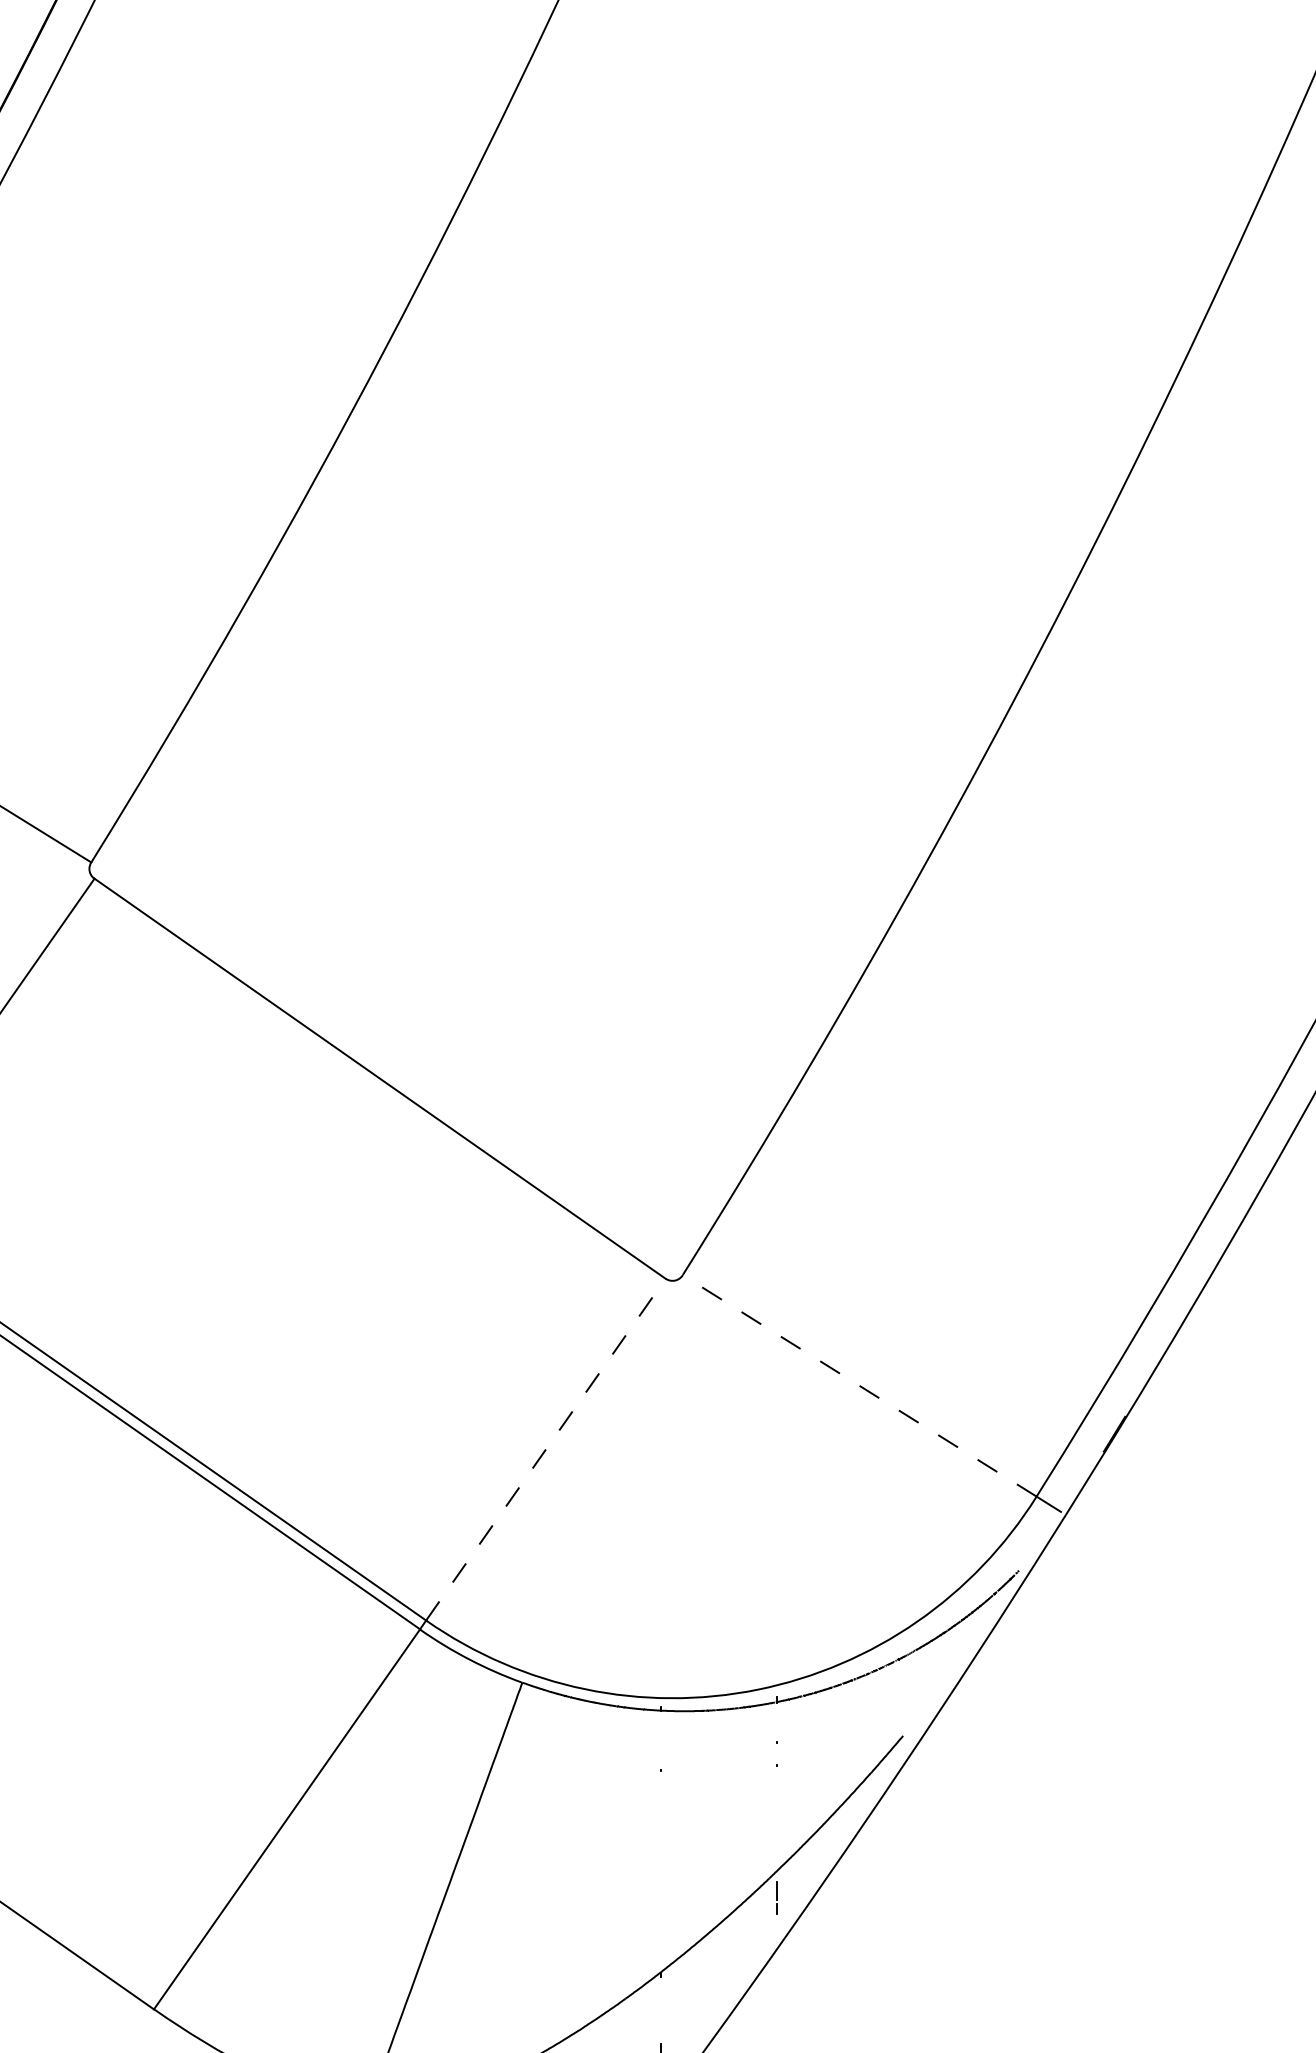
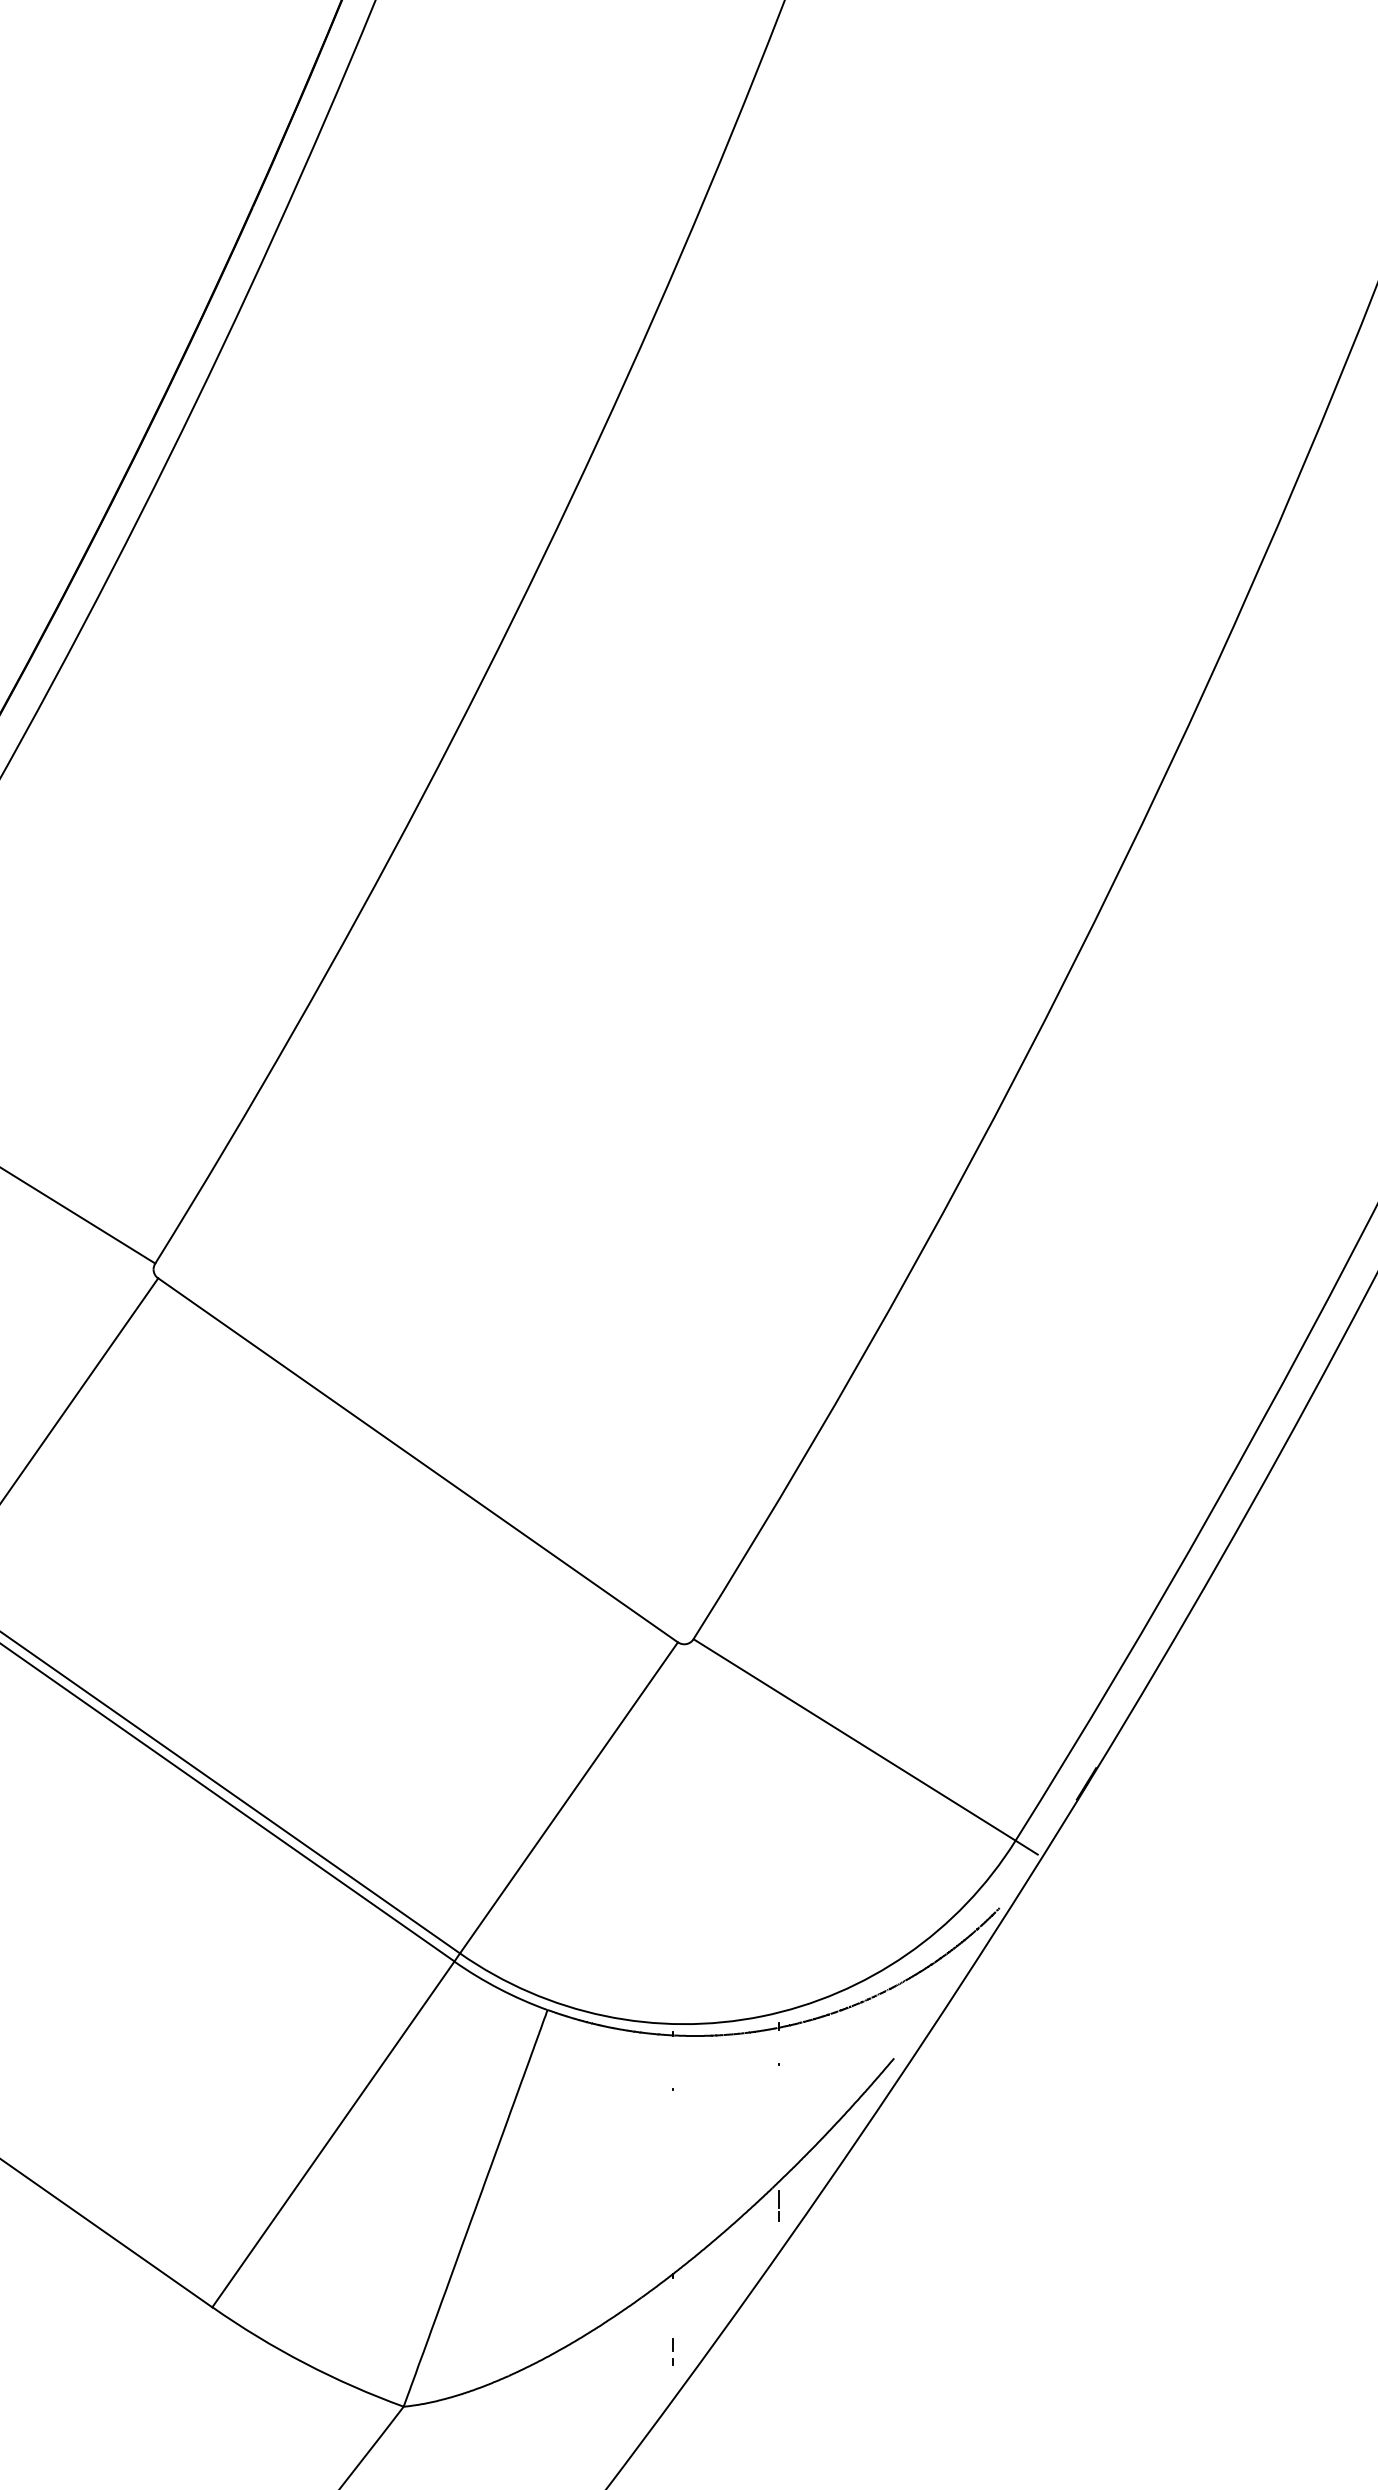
line: (859, 1385) -> (854, 1739), dashed -> solid
line: (545, 1449) -> (568, 1797), dashed -> solid

